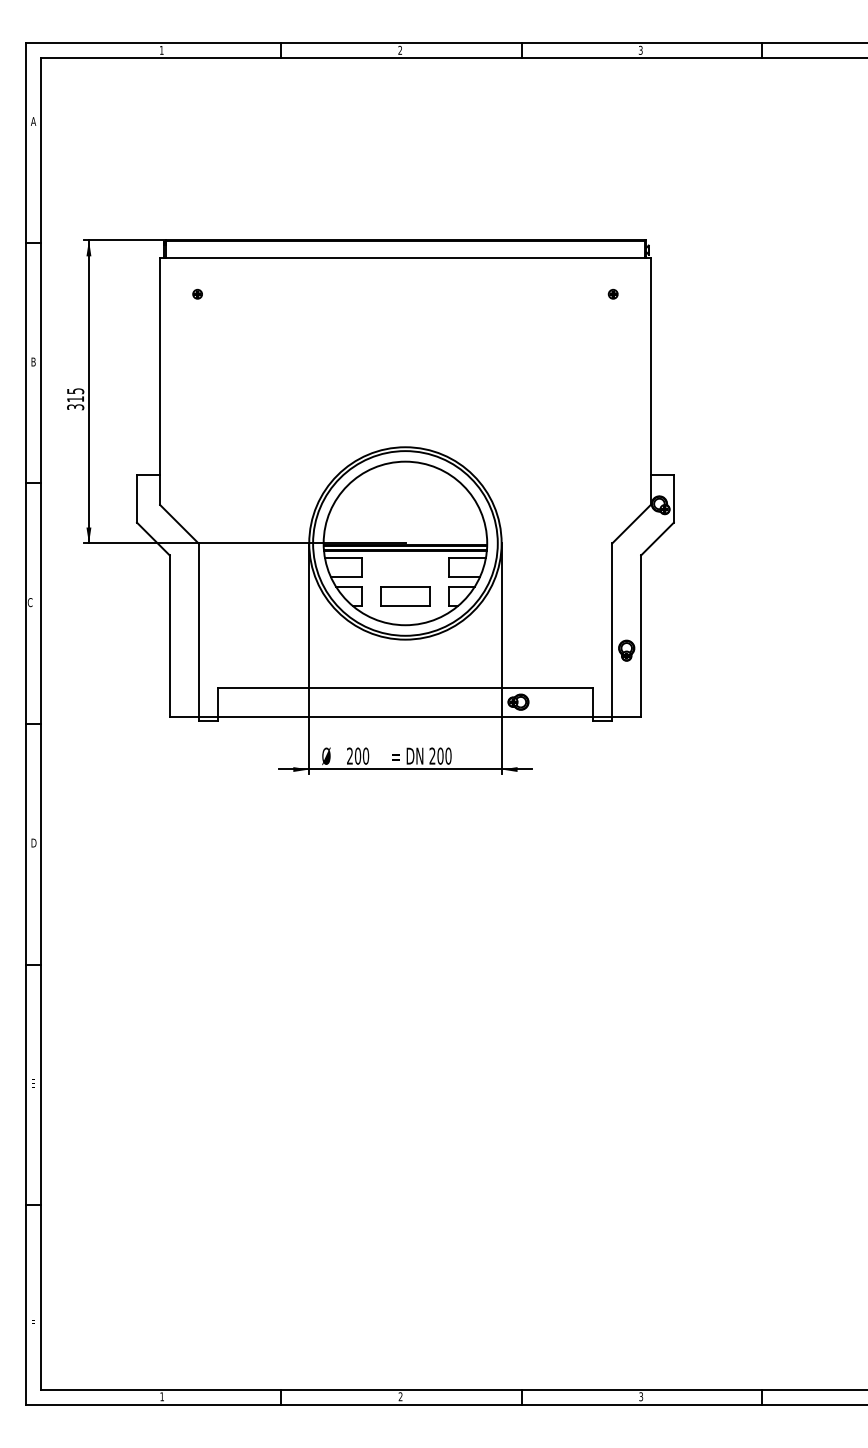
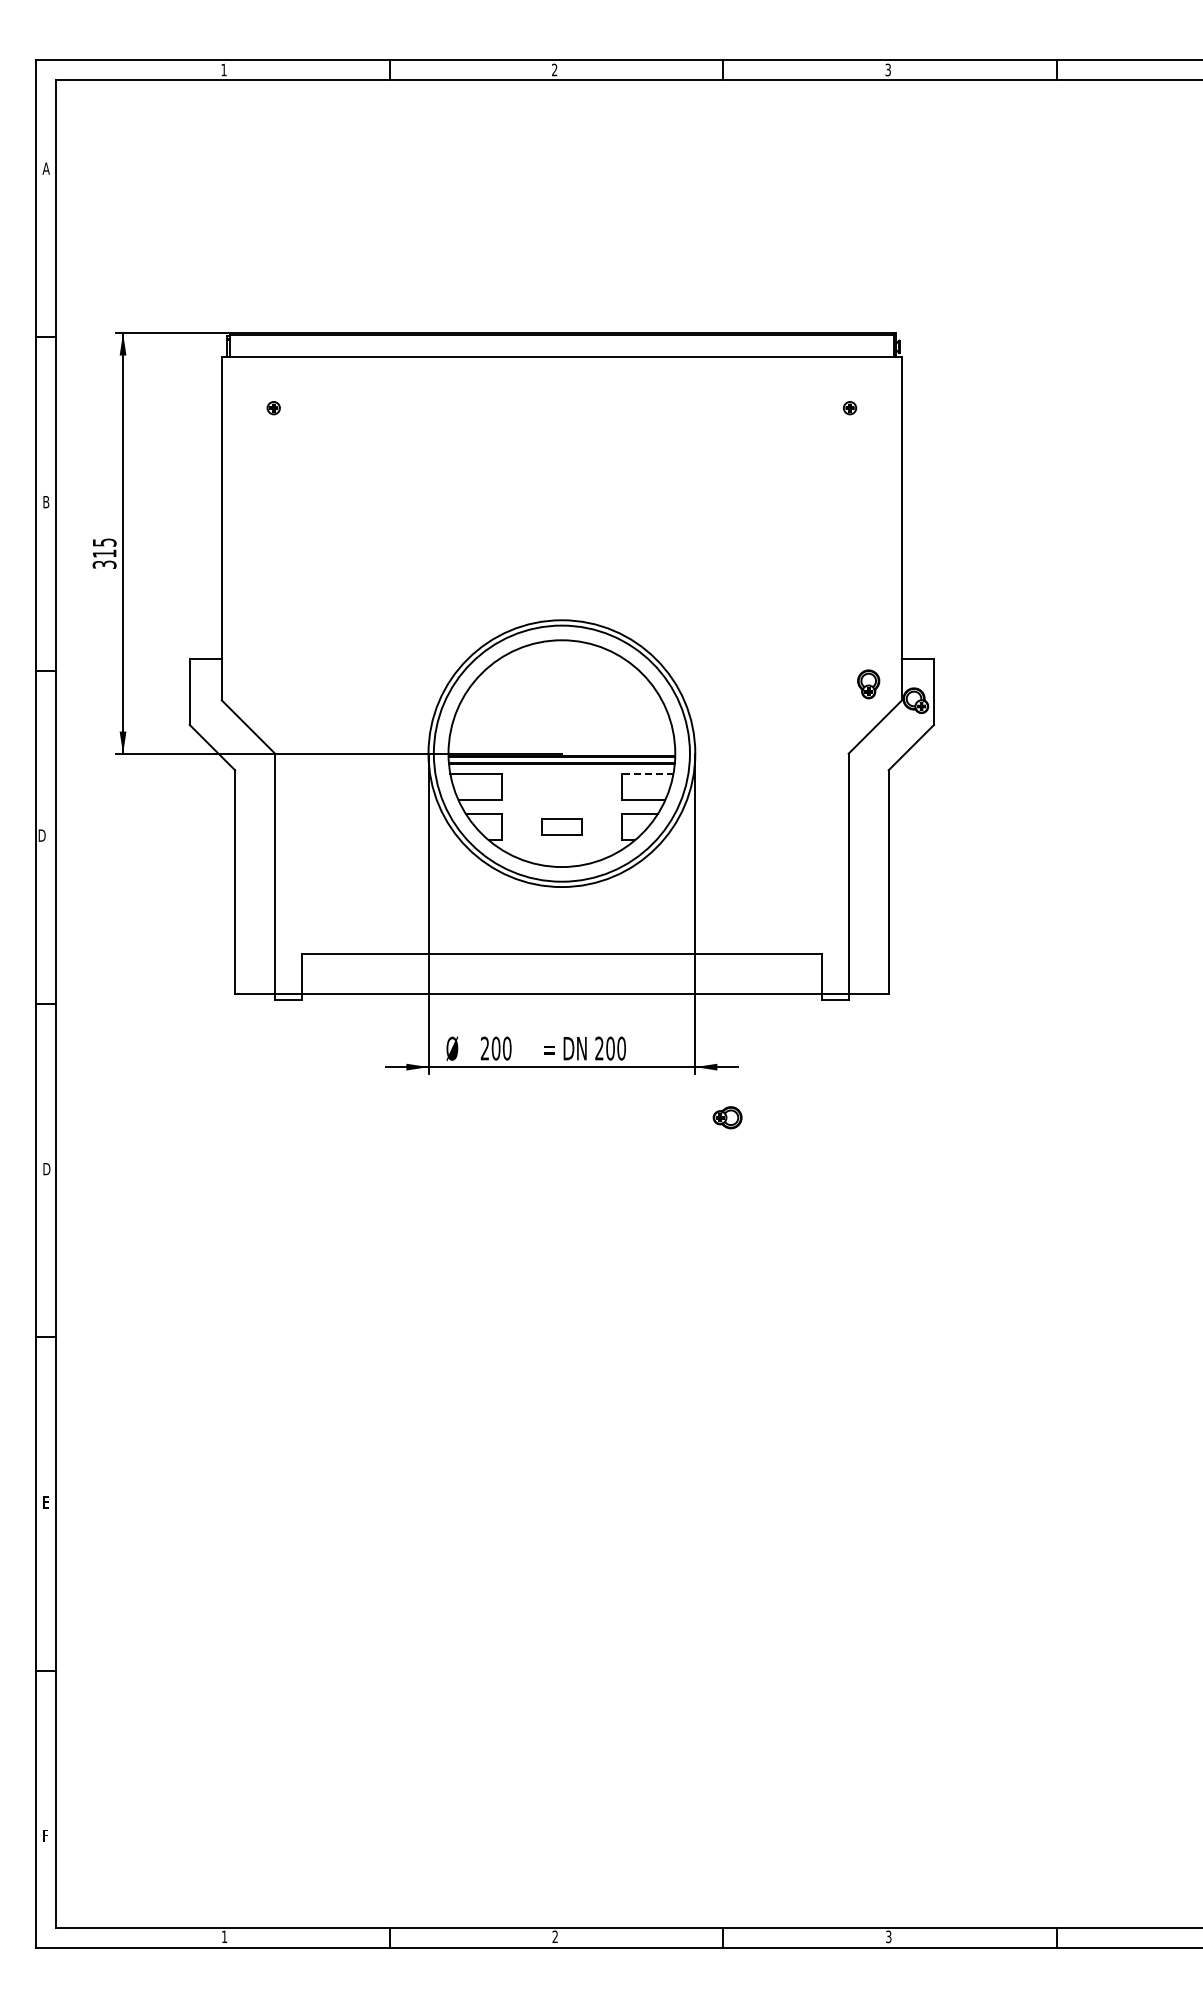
line: (467, 557) -> (647, 773), solid -> dashed
part: (405, 595) -> (561, 826), size x0.6
text: (30, 602) -> (41, 835), C -> D
part: (626, 650) -> (868, 684), moved
part: (518, 702) -> (727, 1117), moved

